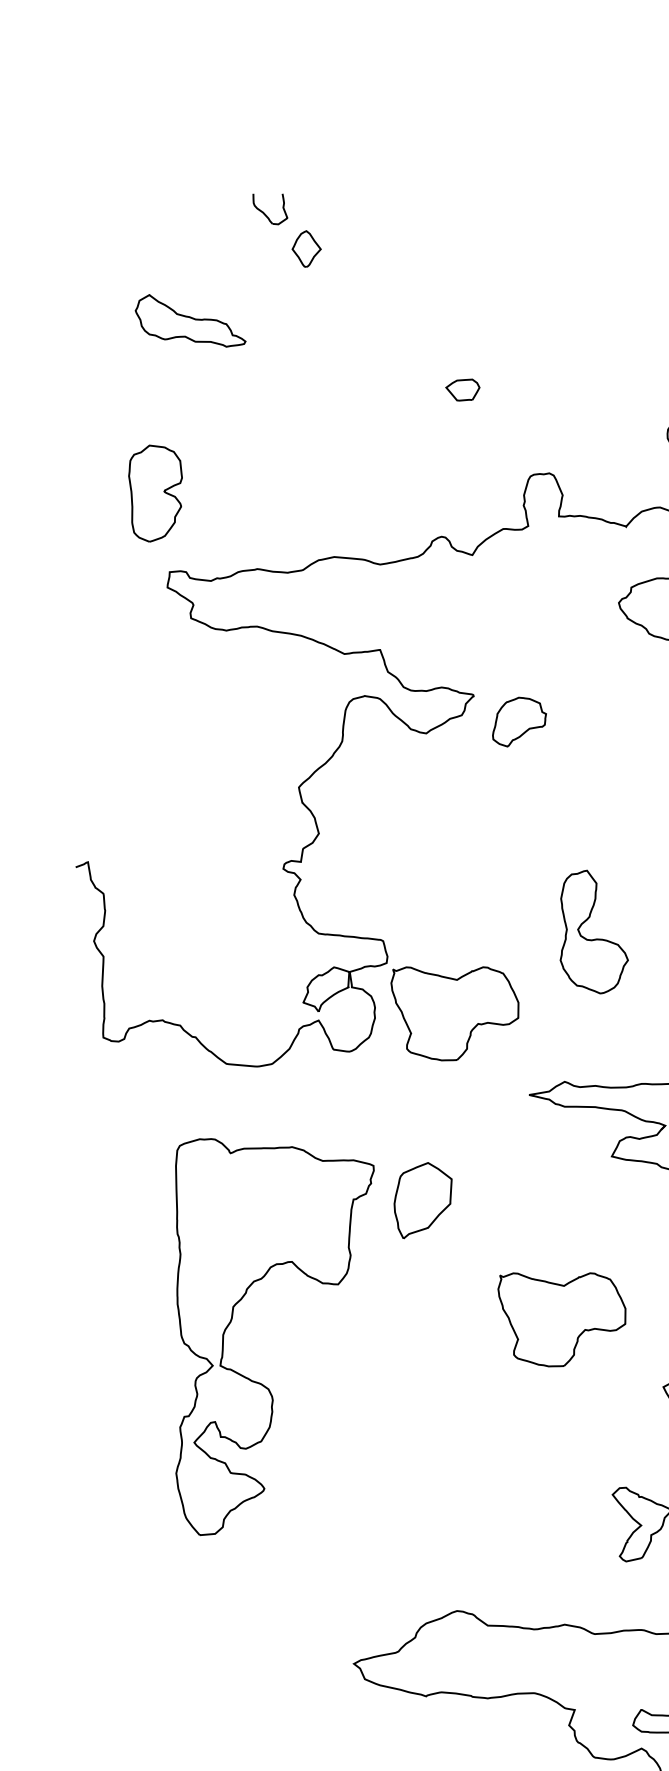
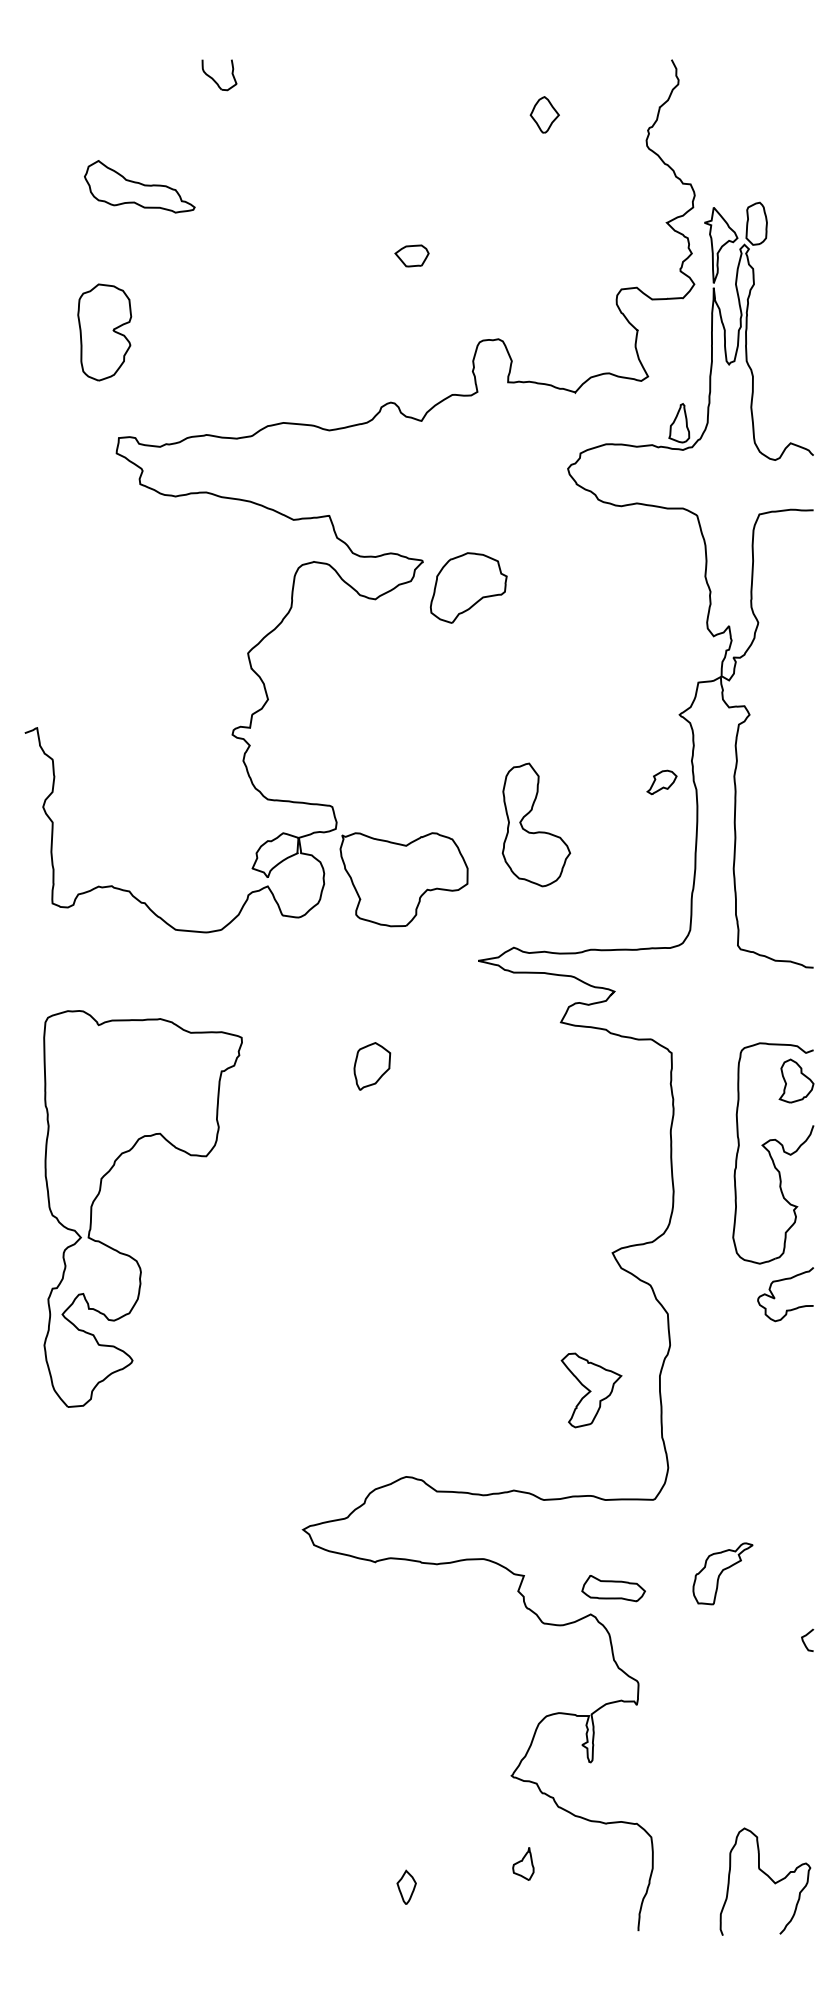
part: (306, 248) -> (544, 114), moved
part: (155, 493) -> (104, 332), moved
part: (519, 721) -> (468, 587), size x1.43
part: (594, 938) -> (536, 831), moved
part: (423, 1200) -> (372, 1066), size x0.62
part: (561, 1319) -> (510, 1185), removed
part: (232, 1320) -> (100, 1192), moved

